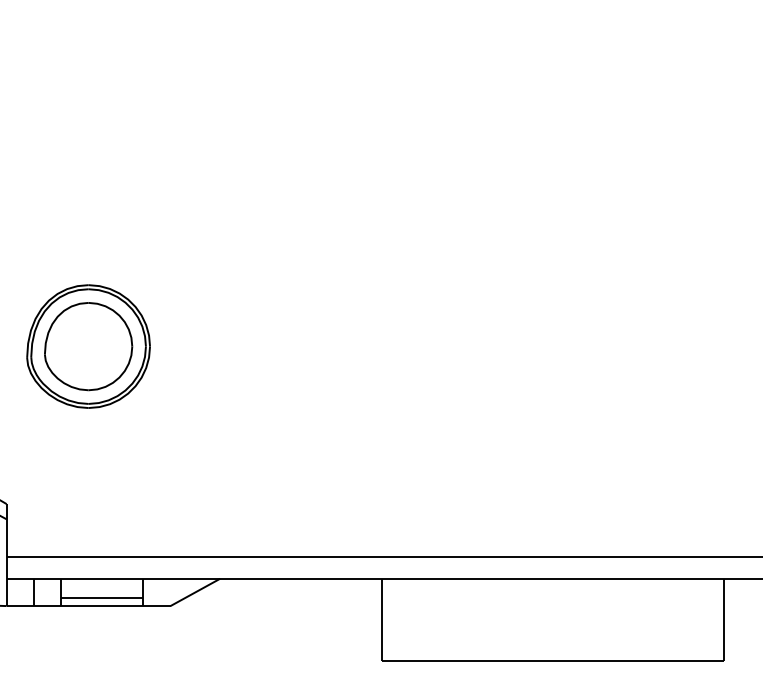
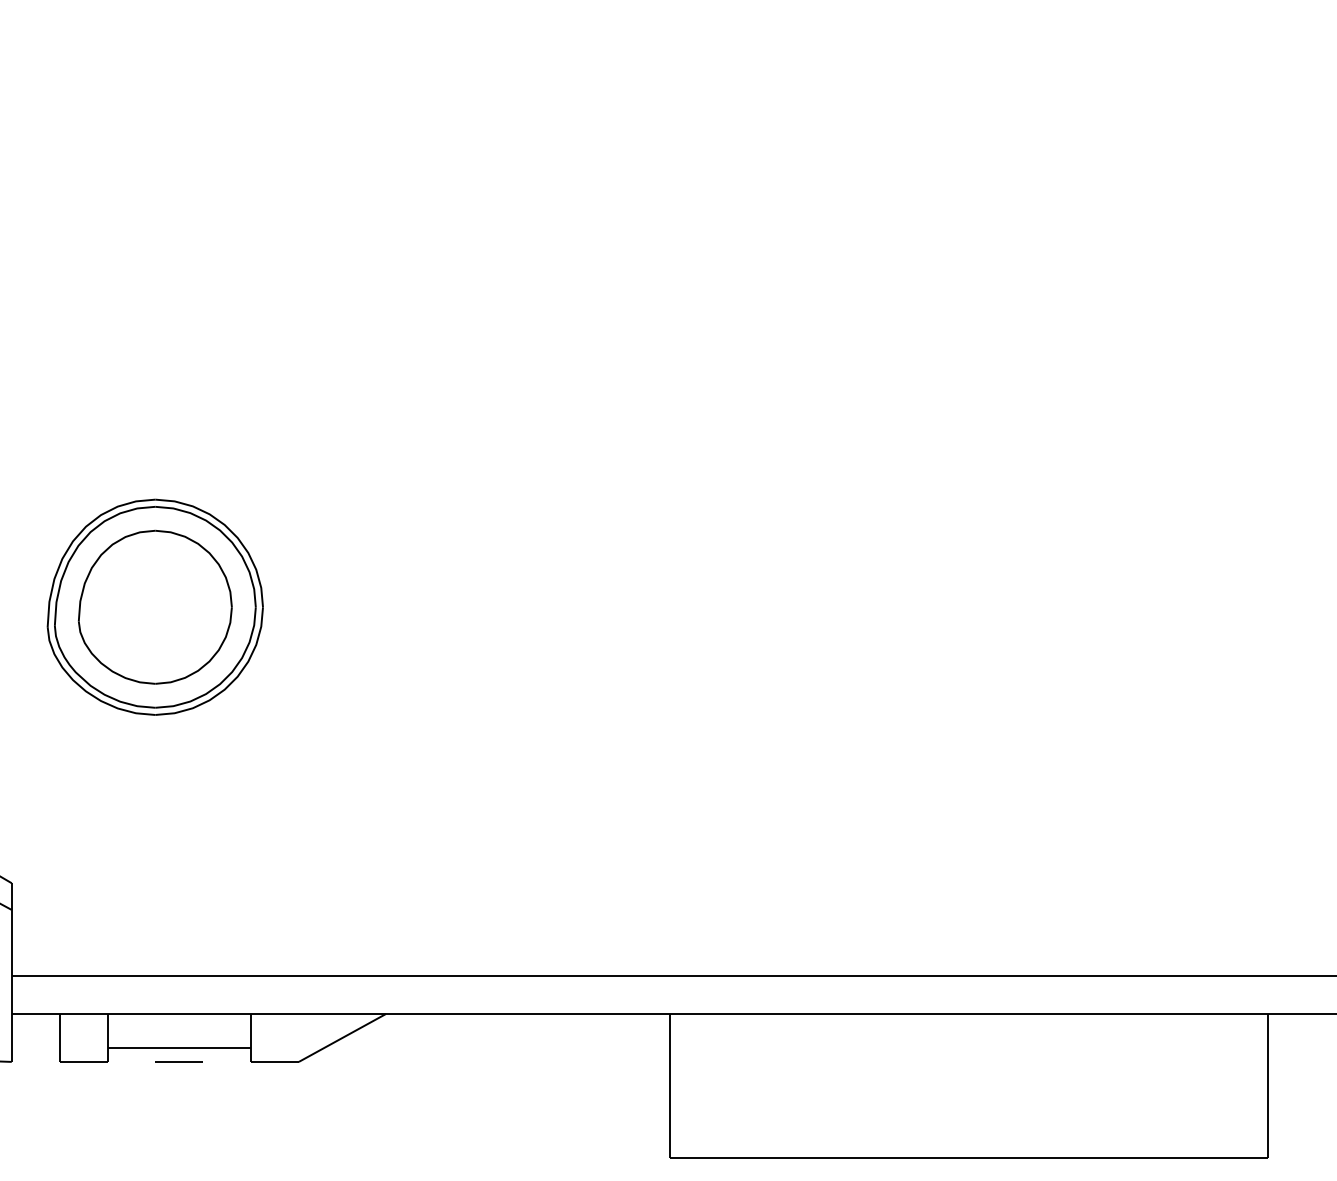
line: (88, 606) -> (155, 1062), solid -> dashed

